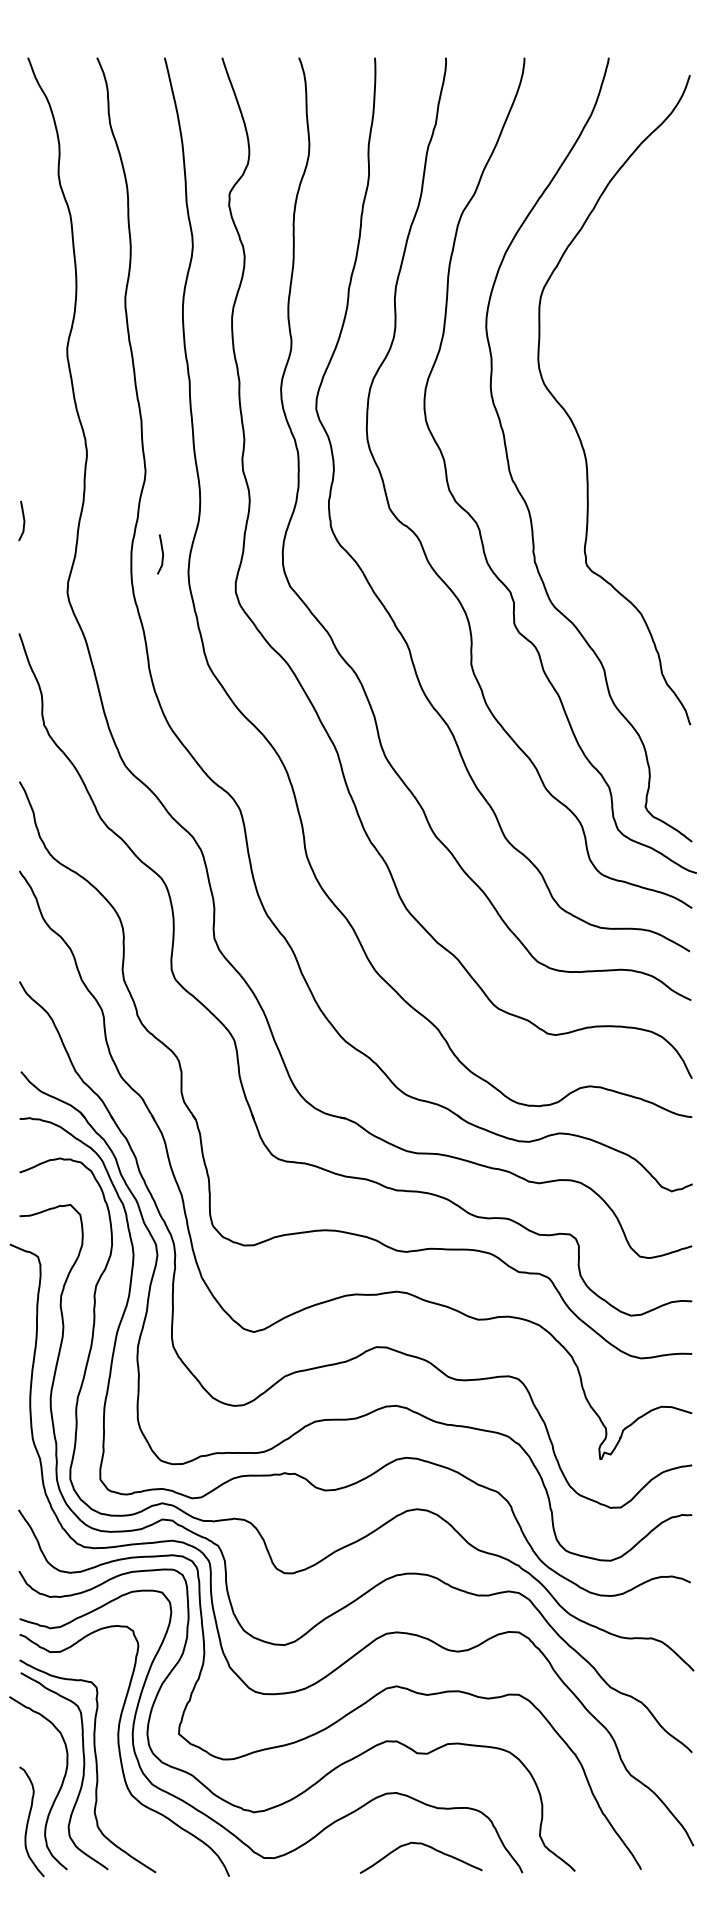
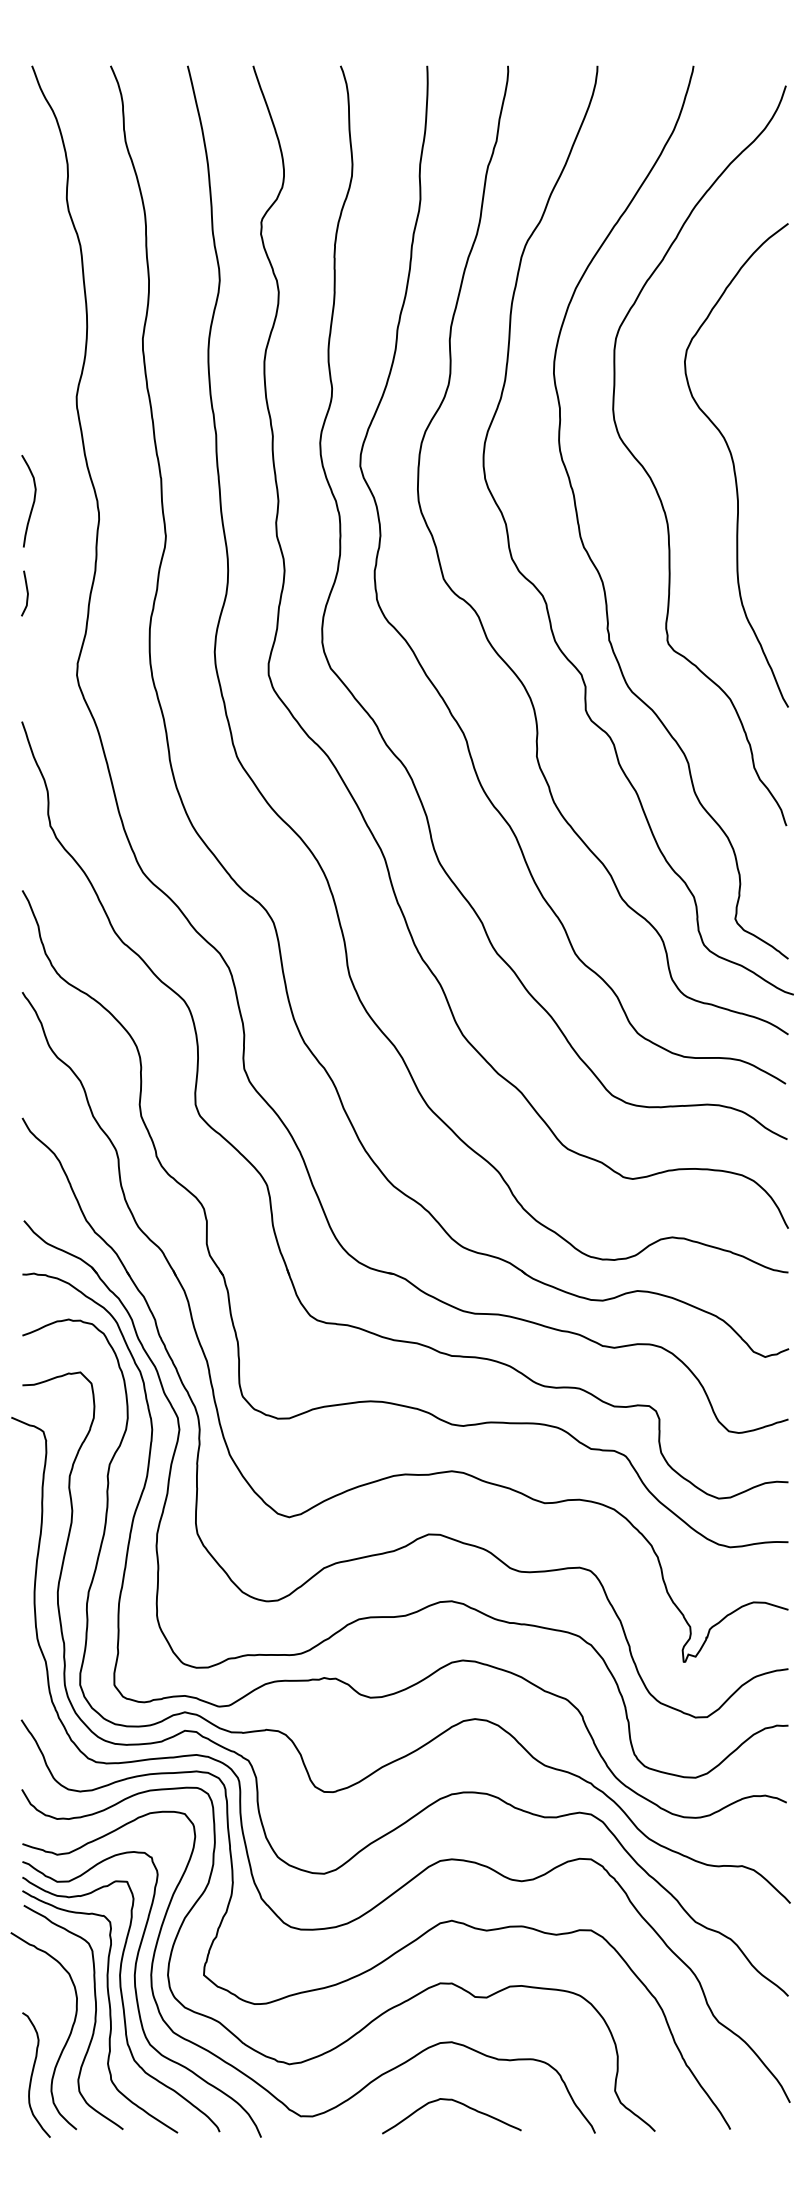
curve: (644, 408) -> (734, 465), added
curve: (28, 441) -> (32, 503), added
curve: (161, 553) -> (184, 630), removed
curve: (107, 1759) -> (122, 2004), added
curve: (424, 1845) -> (455, 2102), moved

